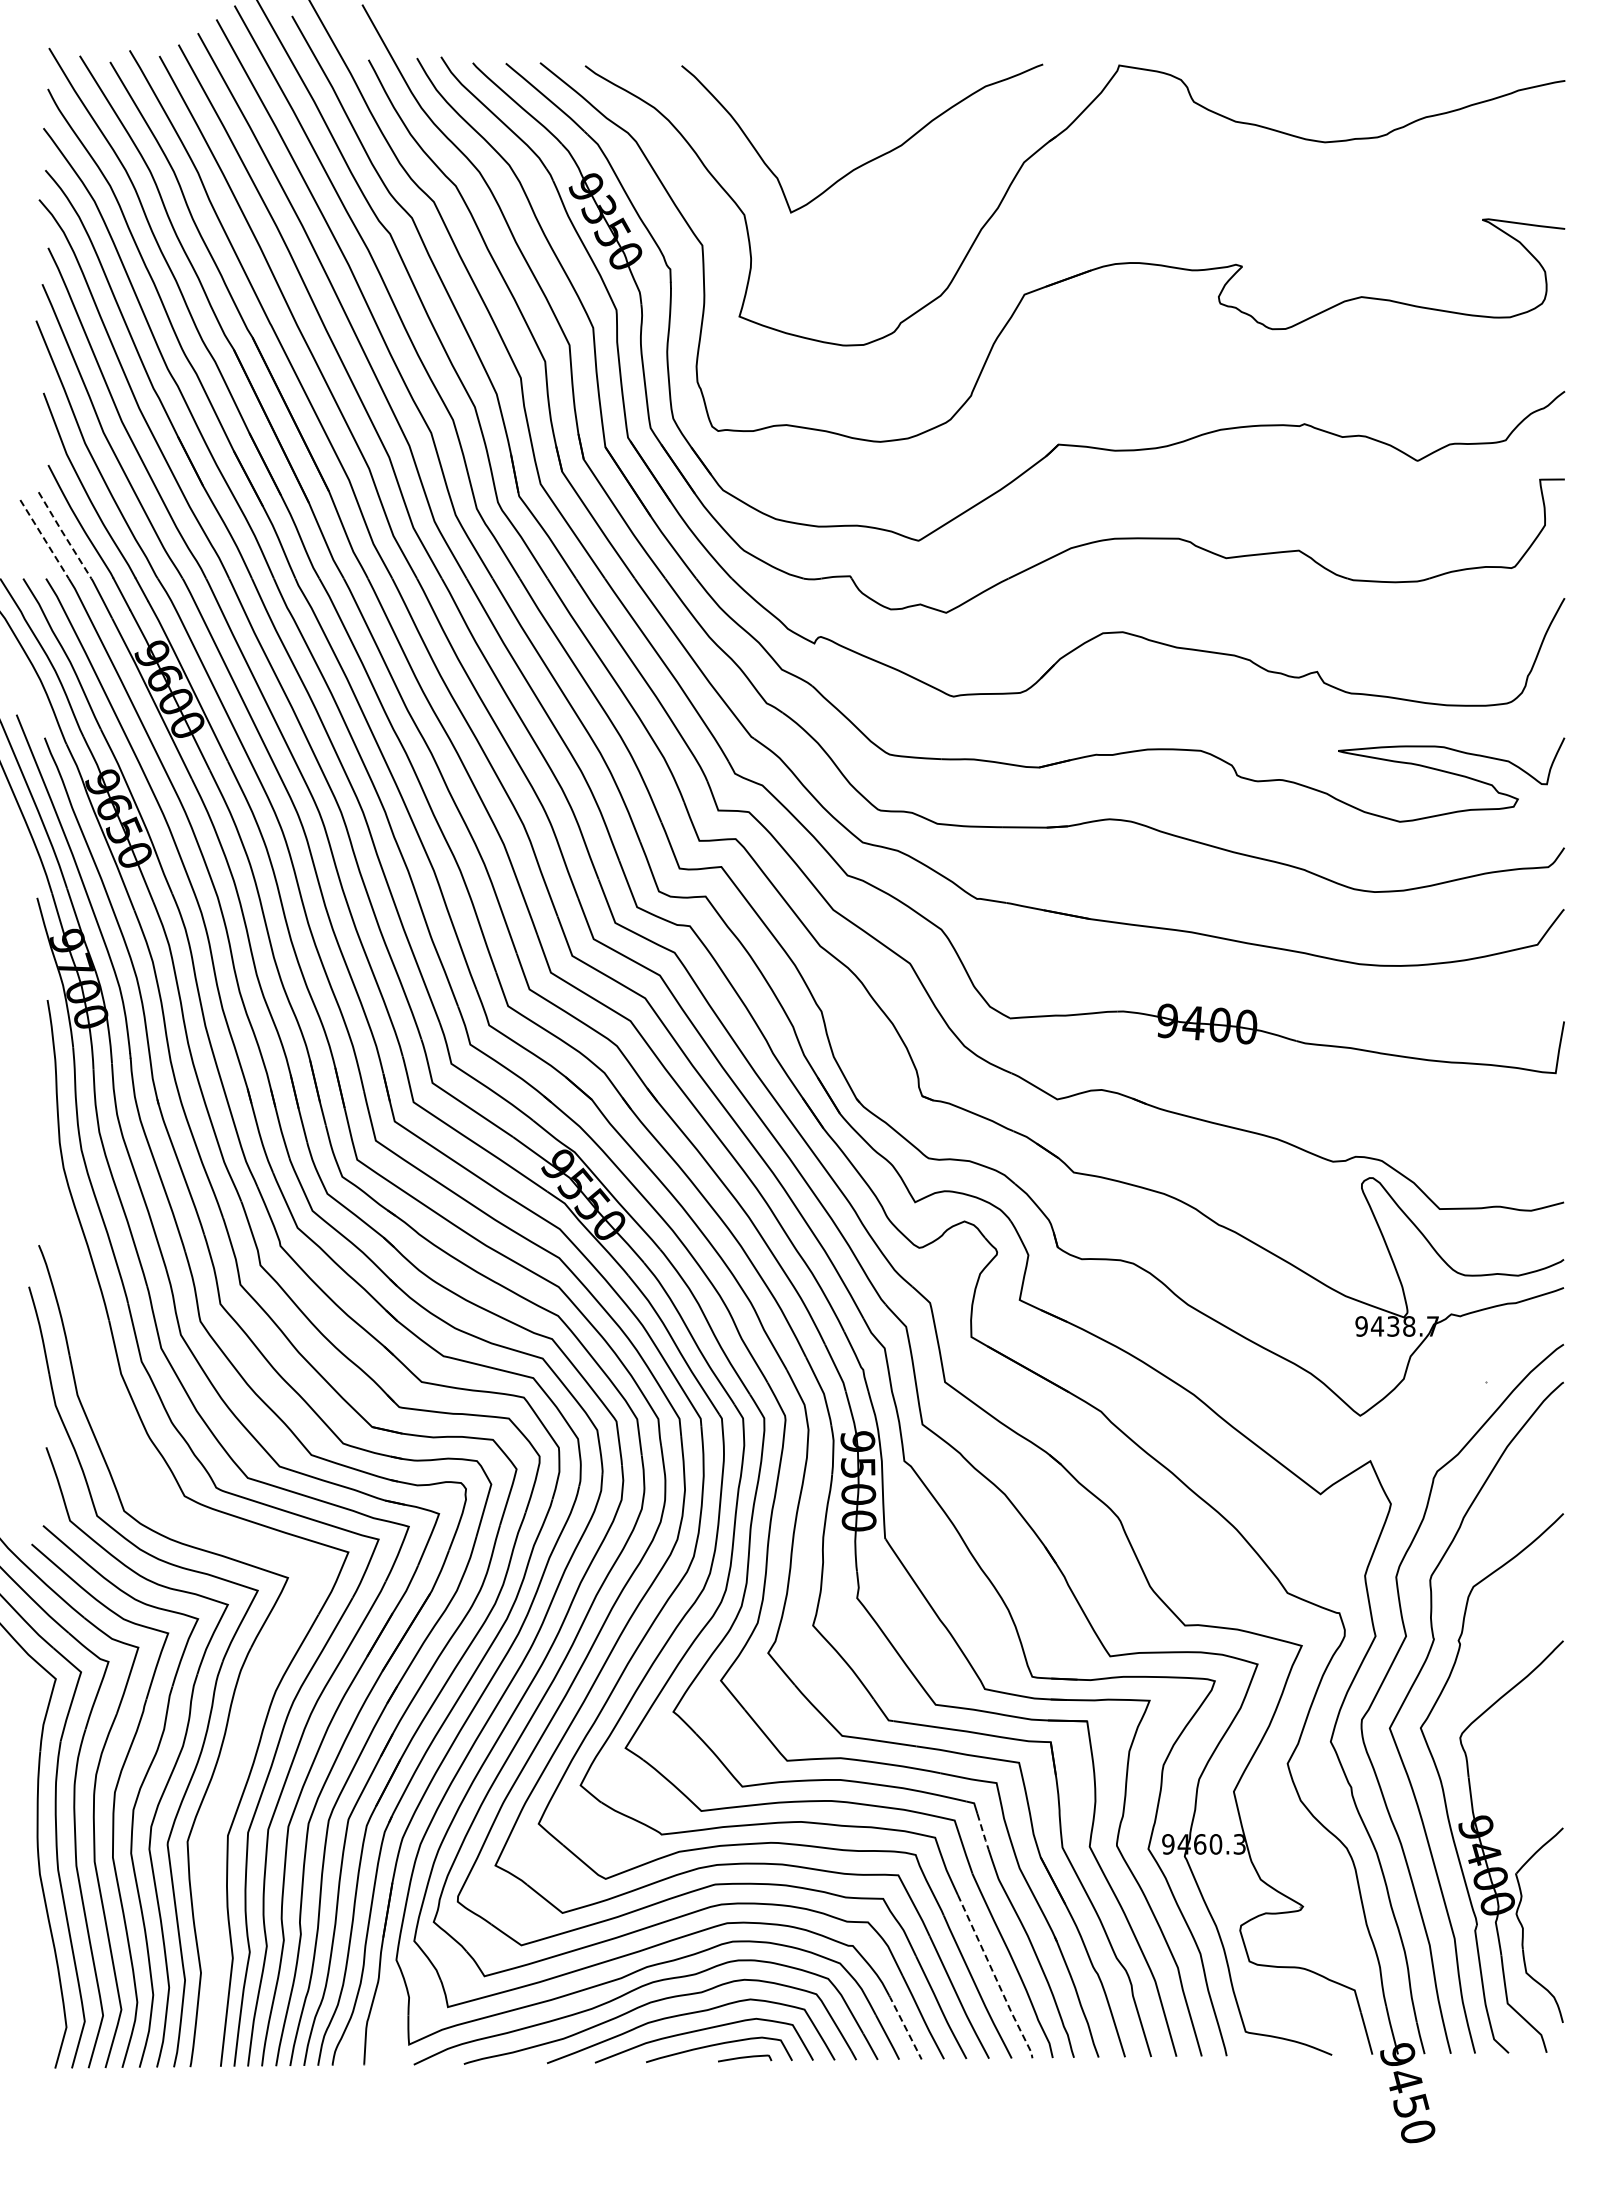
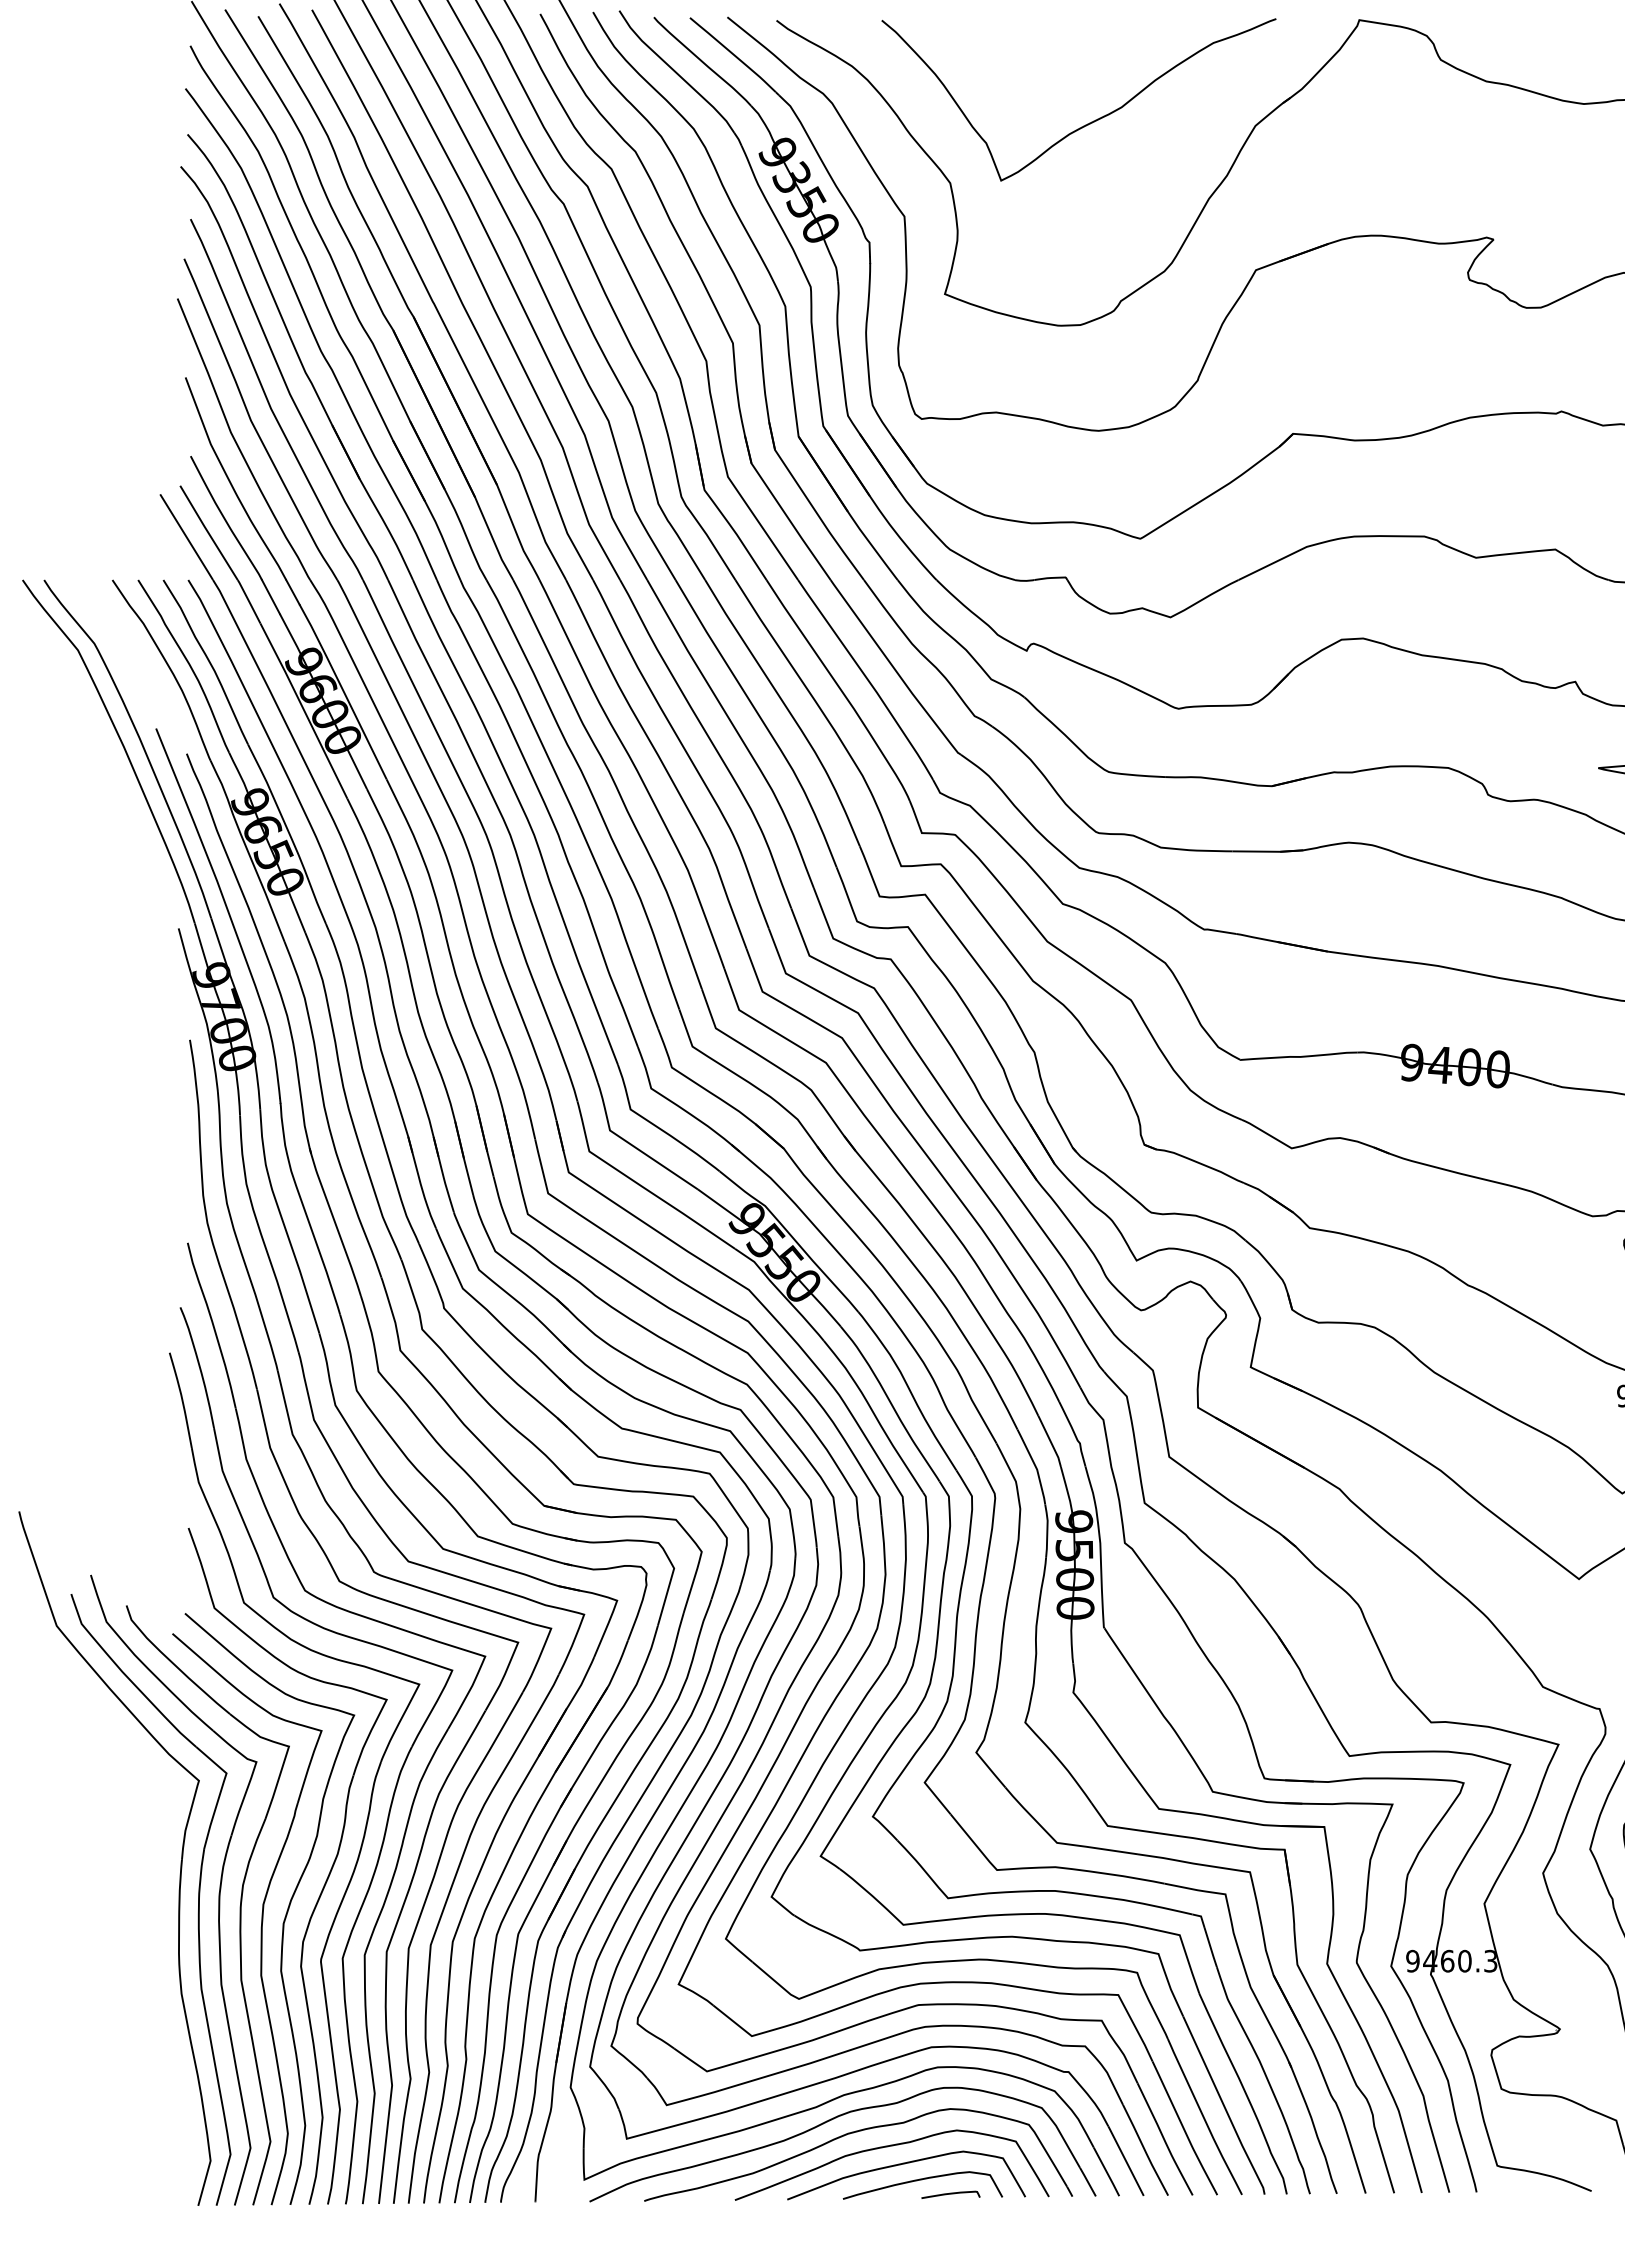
line: (64, 534) -> (208, 531), dashed -> solid
line: (44, 539) -> (186, 537), dashed -> solid
part: (263, 1667) -> (425, 1768), added
line: (983, 1832) -> (1211, 1948), dashed -> solid
line: (995, 1978) -> (1224, 2107), dashed -> solid
line: (905, 2026) -> (1126, 2159), dashed -> solid

